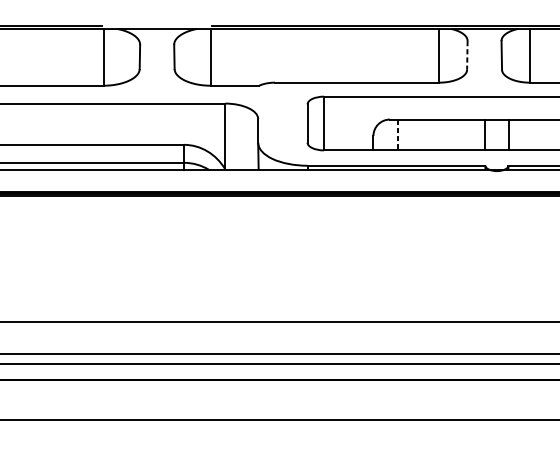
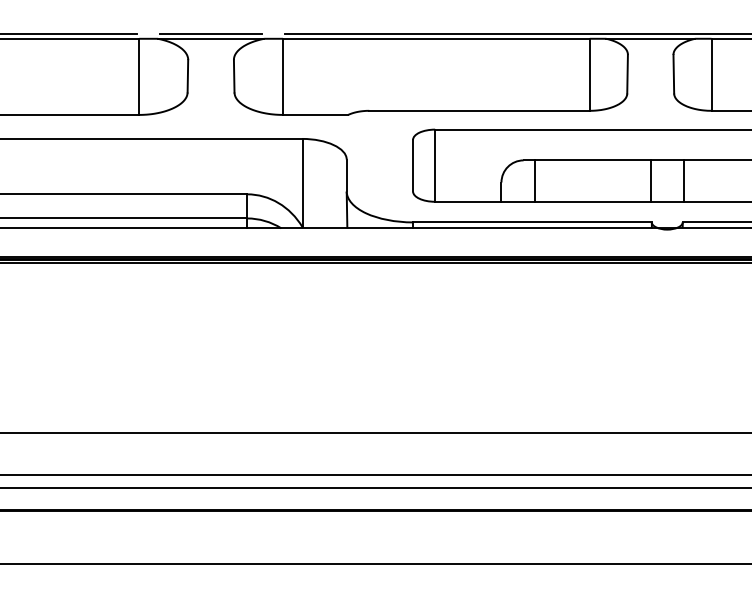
line: (156, 25) -> (210, 34), added
line: (467, 55) -> (627, 74), dashed -> solid
line: (398, 135) -> (534, 181), dashed -> solid

